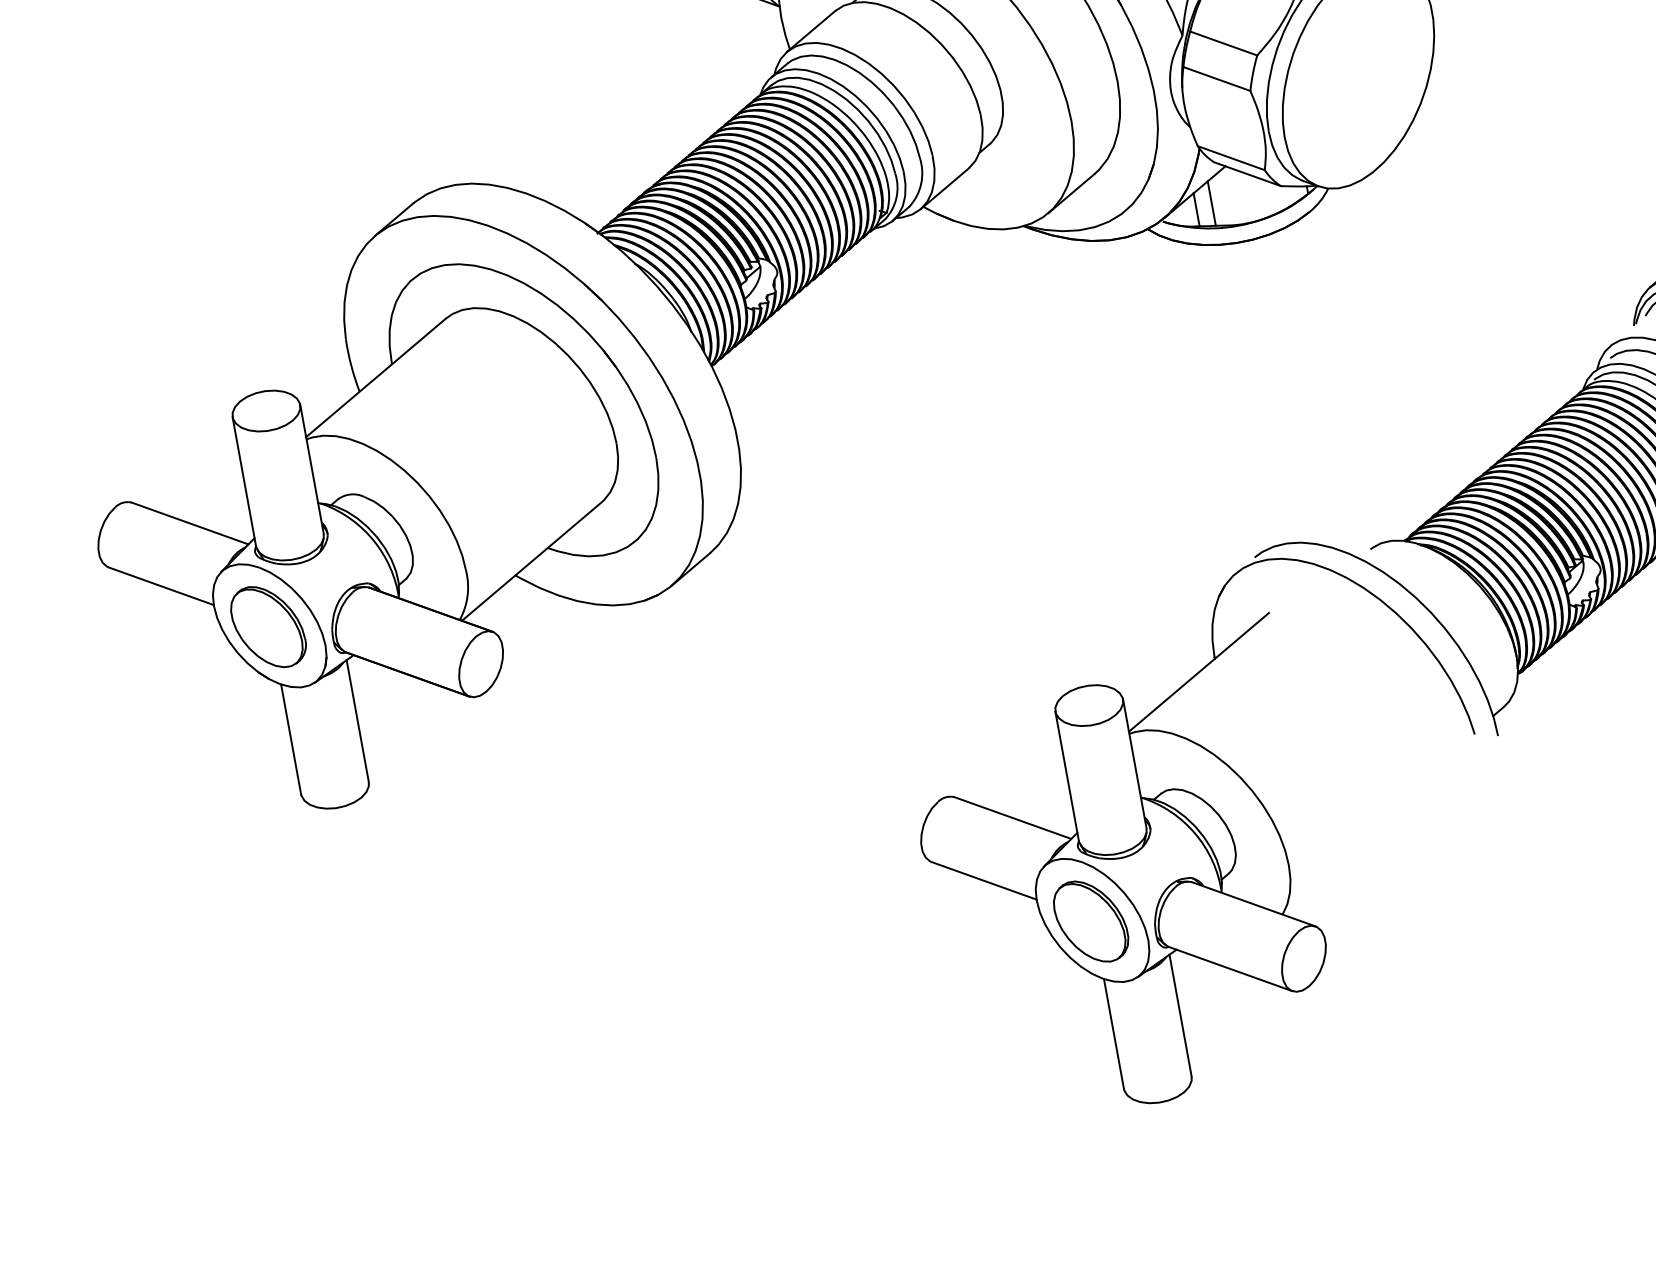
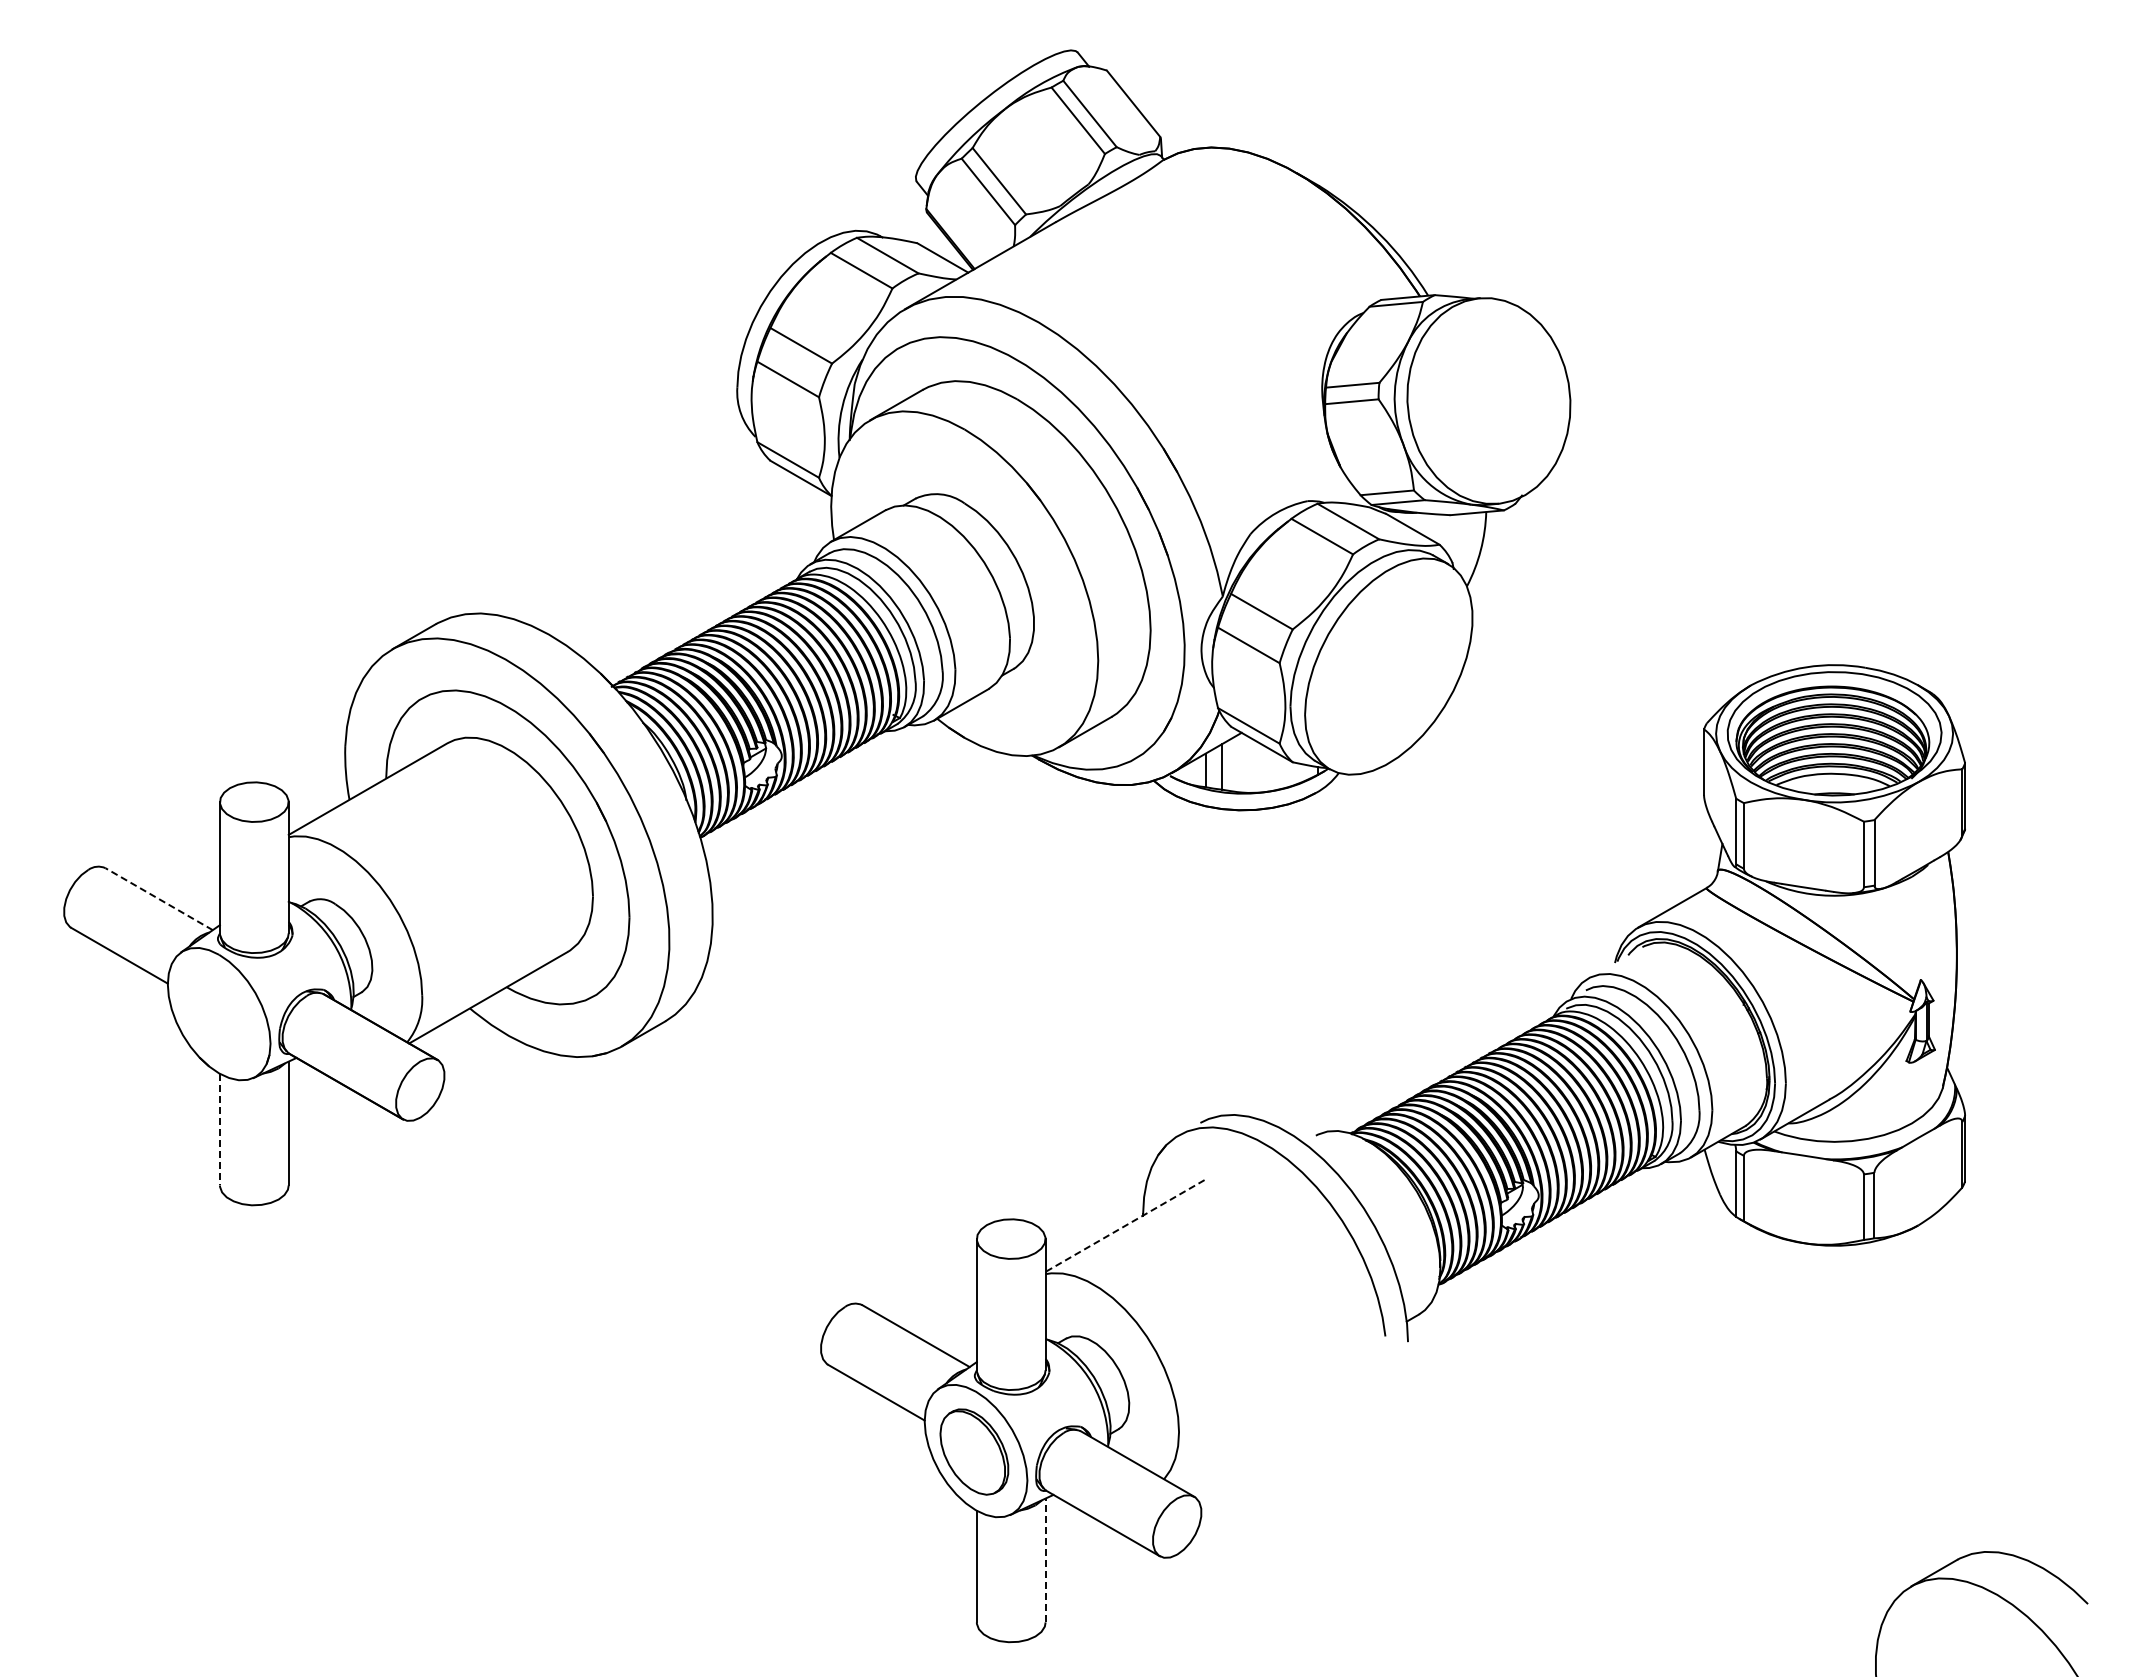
line: (190, 523) -> (159, 899), solid -> dashed
part: (268, 626) -> (217, 1014), removed
line: (1199, 671) -> (1125, 1225), solid -> dashed
line: (290, 739) -> (219, 1129), solid -> dashed
line: (1180, 1015) -> (1045, 1560), solid -> dashed

